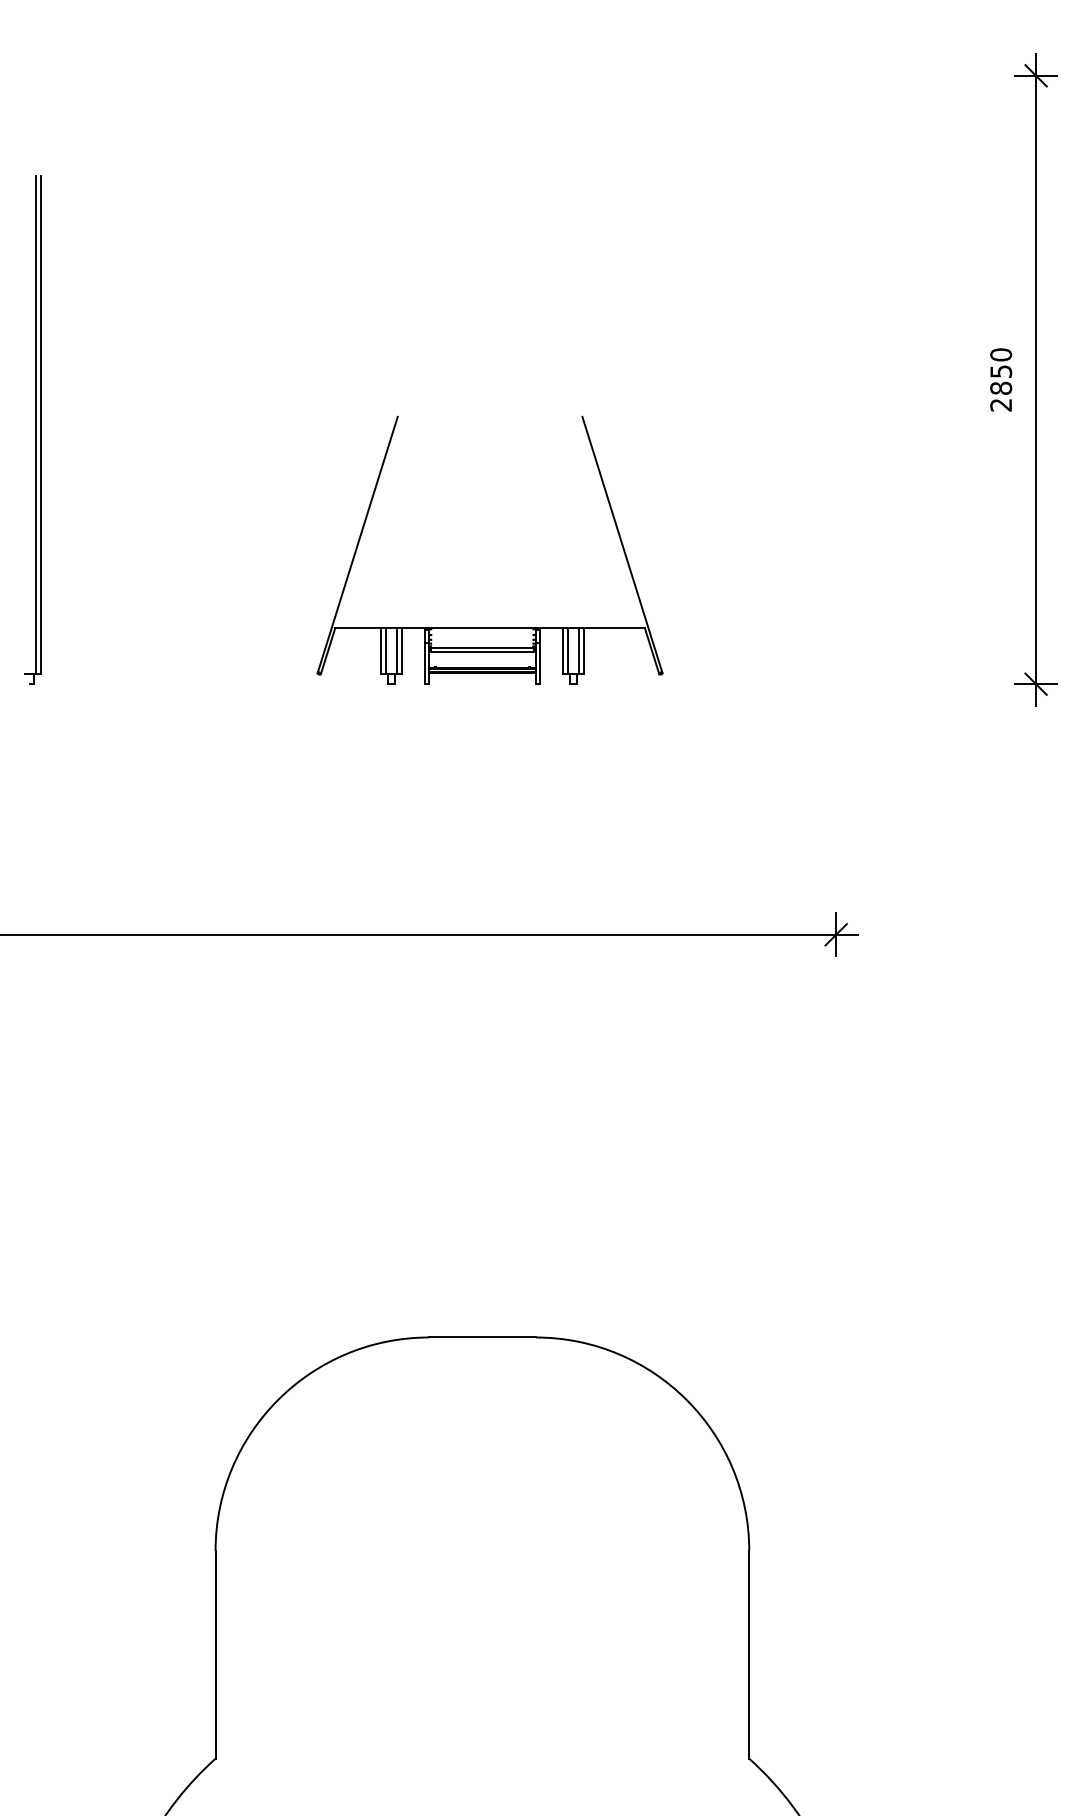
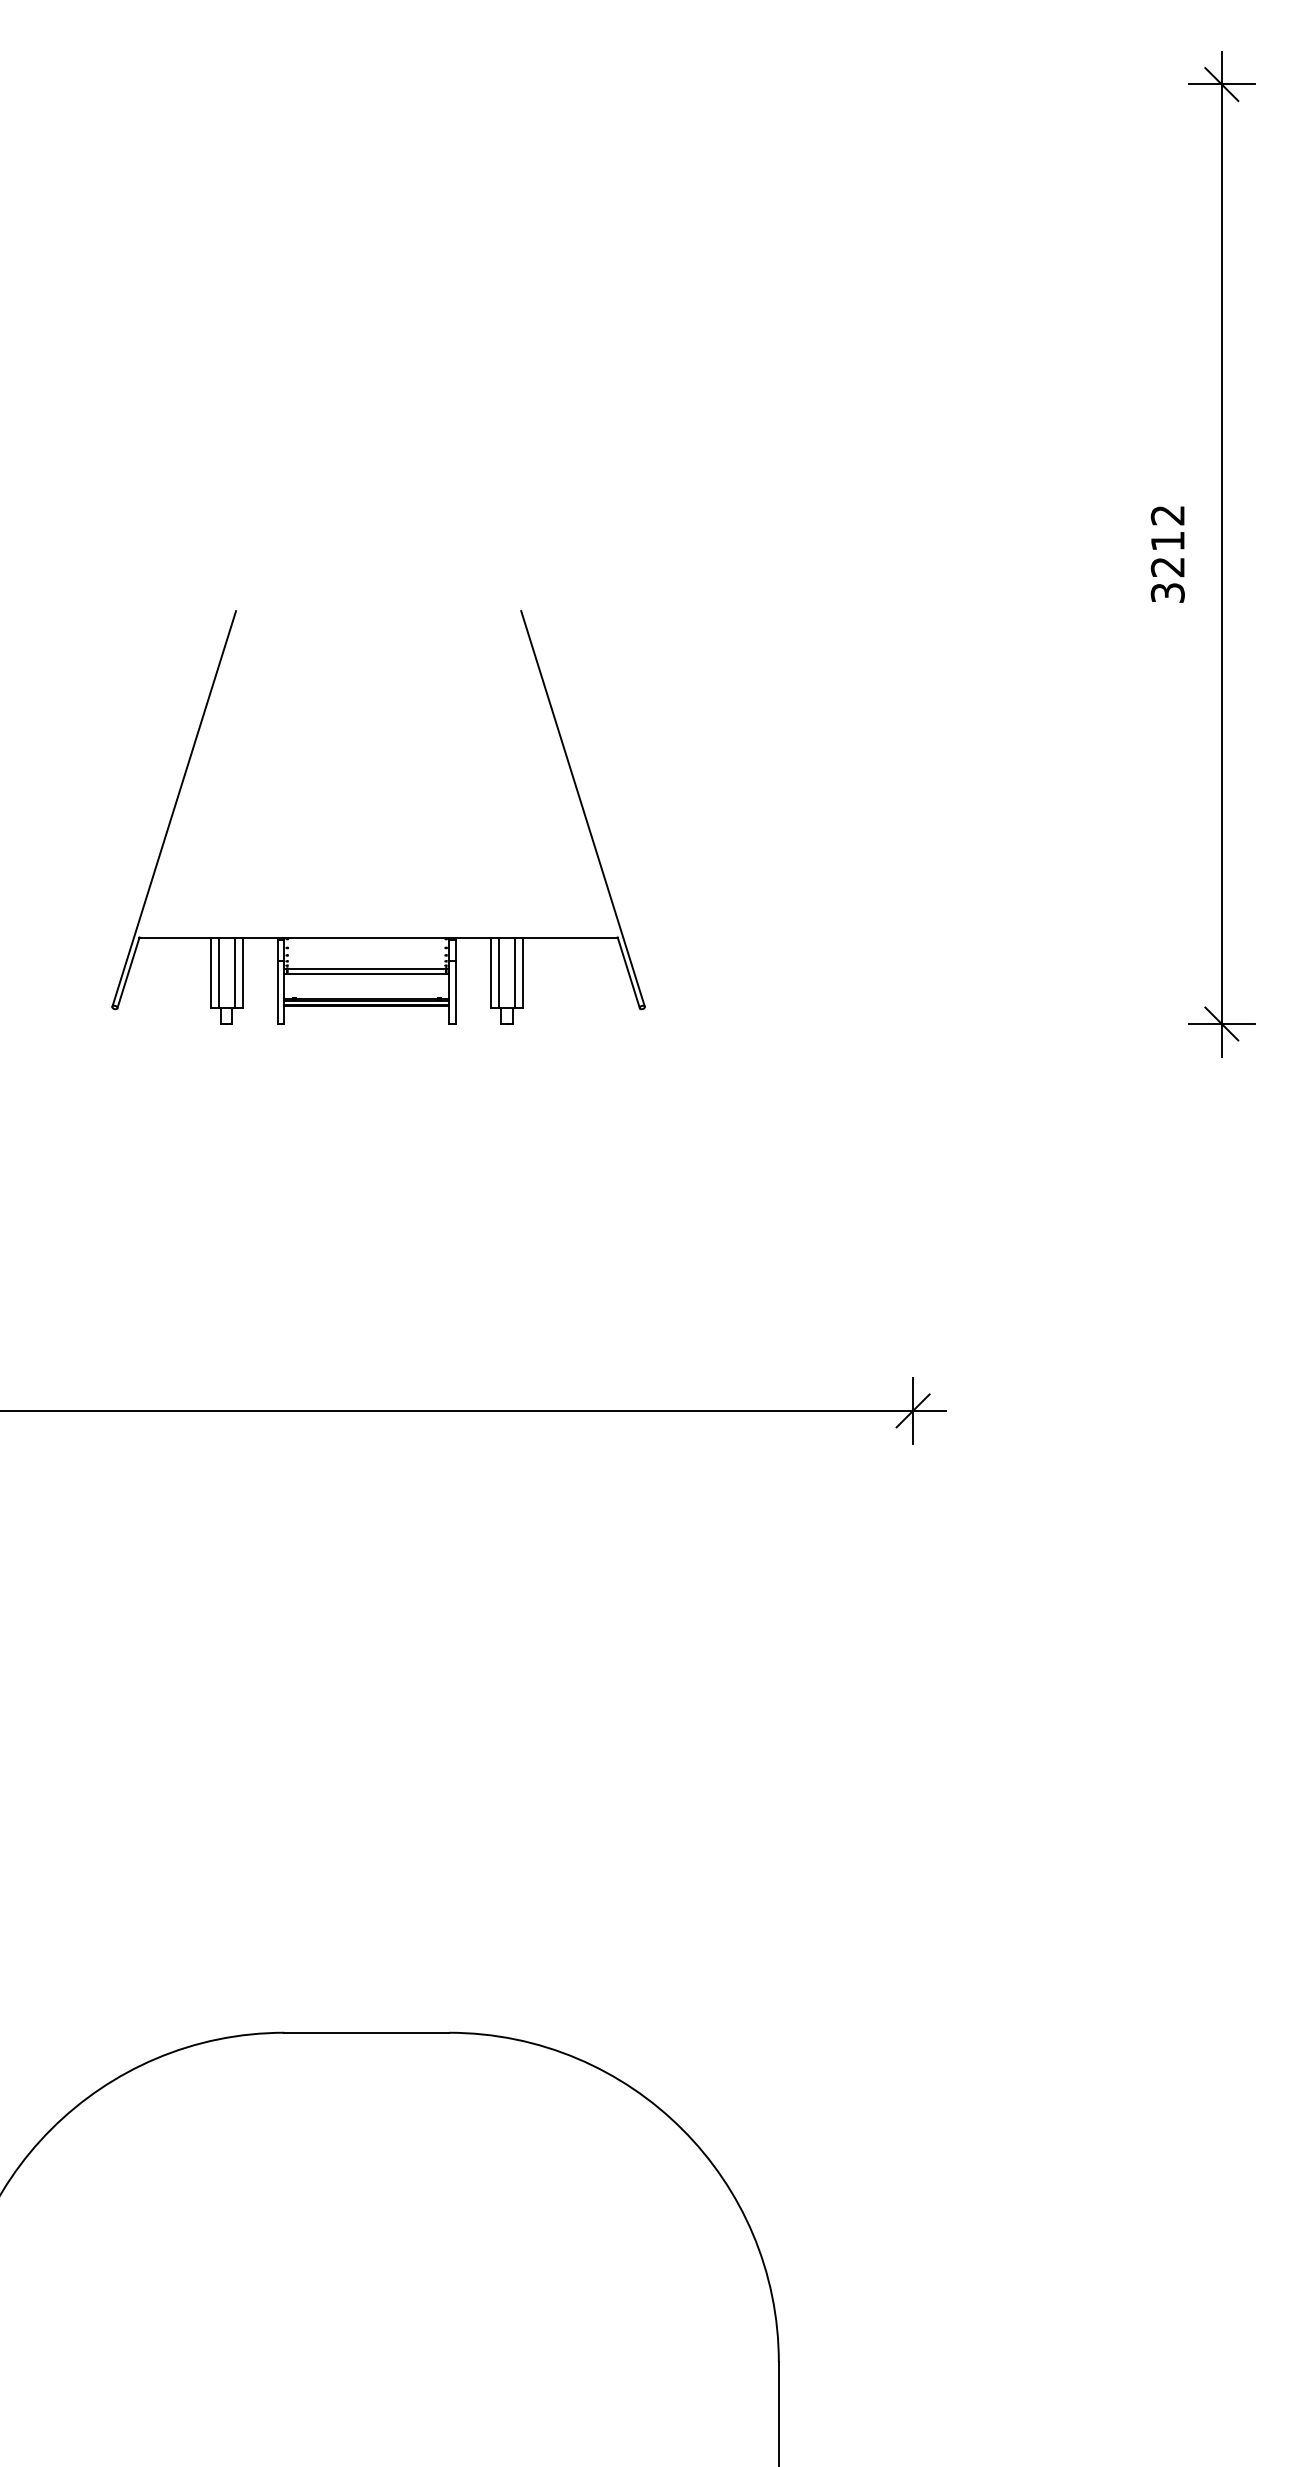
text: (1001, 379) -> (1168, 553), 2850 -> 3212

